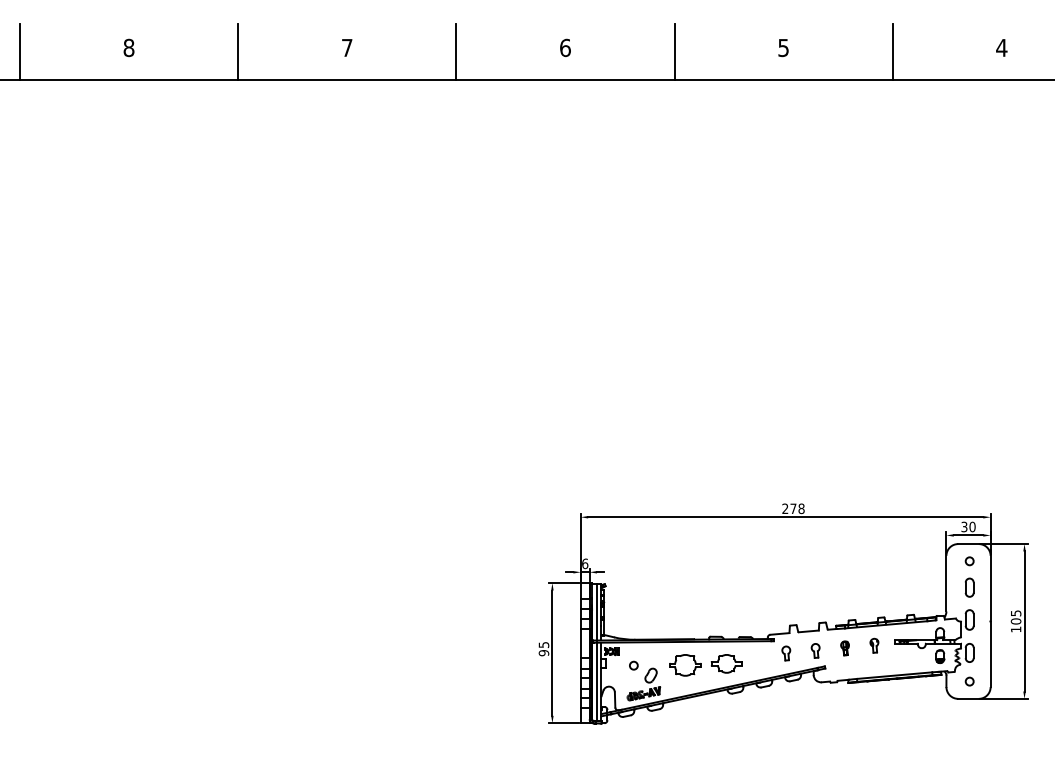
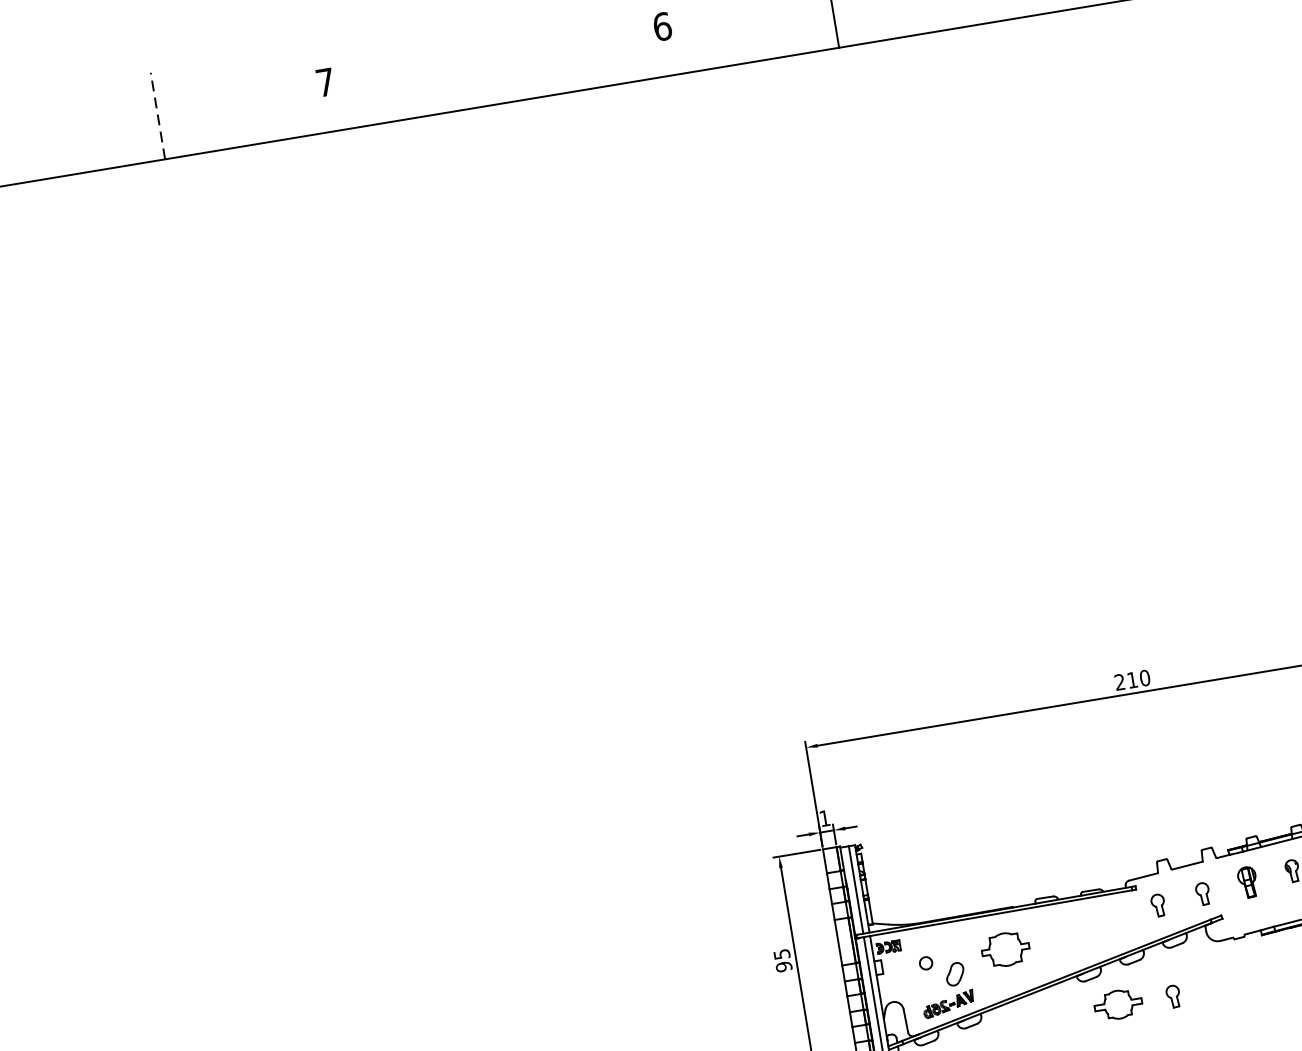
line: (238, 51) -> (158, 115), solid -> dashed
line: (456, 51) -> (495, 60), removed
text: (797, 508) -> (1138, 678), 278 -> 210
text: (585, 563) -> (825, 817), 6 -> 1
part: (844, 648) -> (1247, 882), size x1.4
part: (726, 663) -> (1117, 1004), moved
part: (786, 712) -> (1173, 996), added

